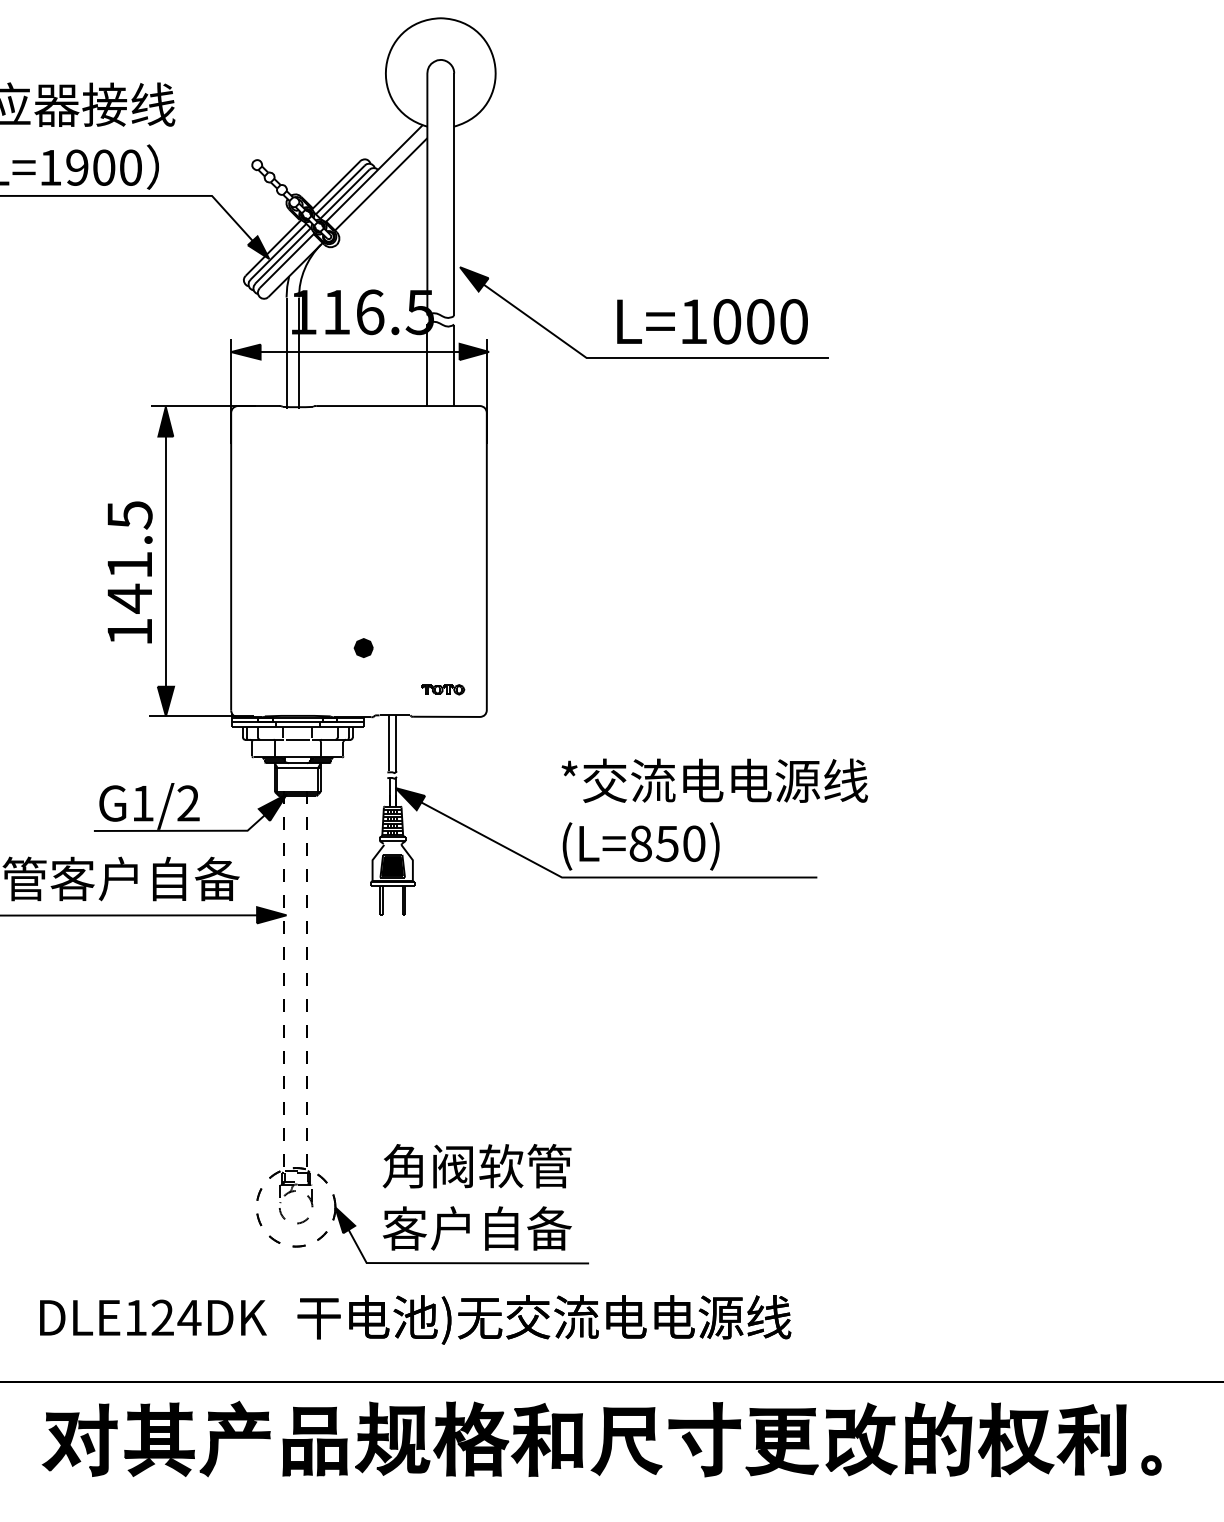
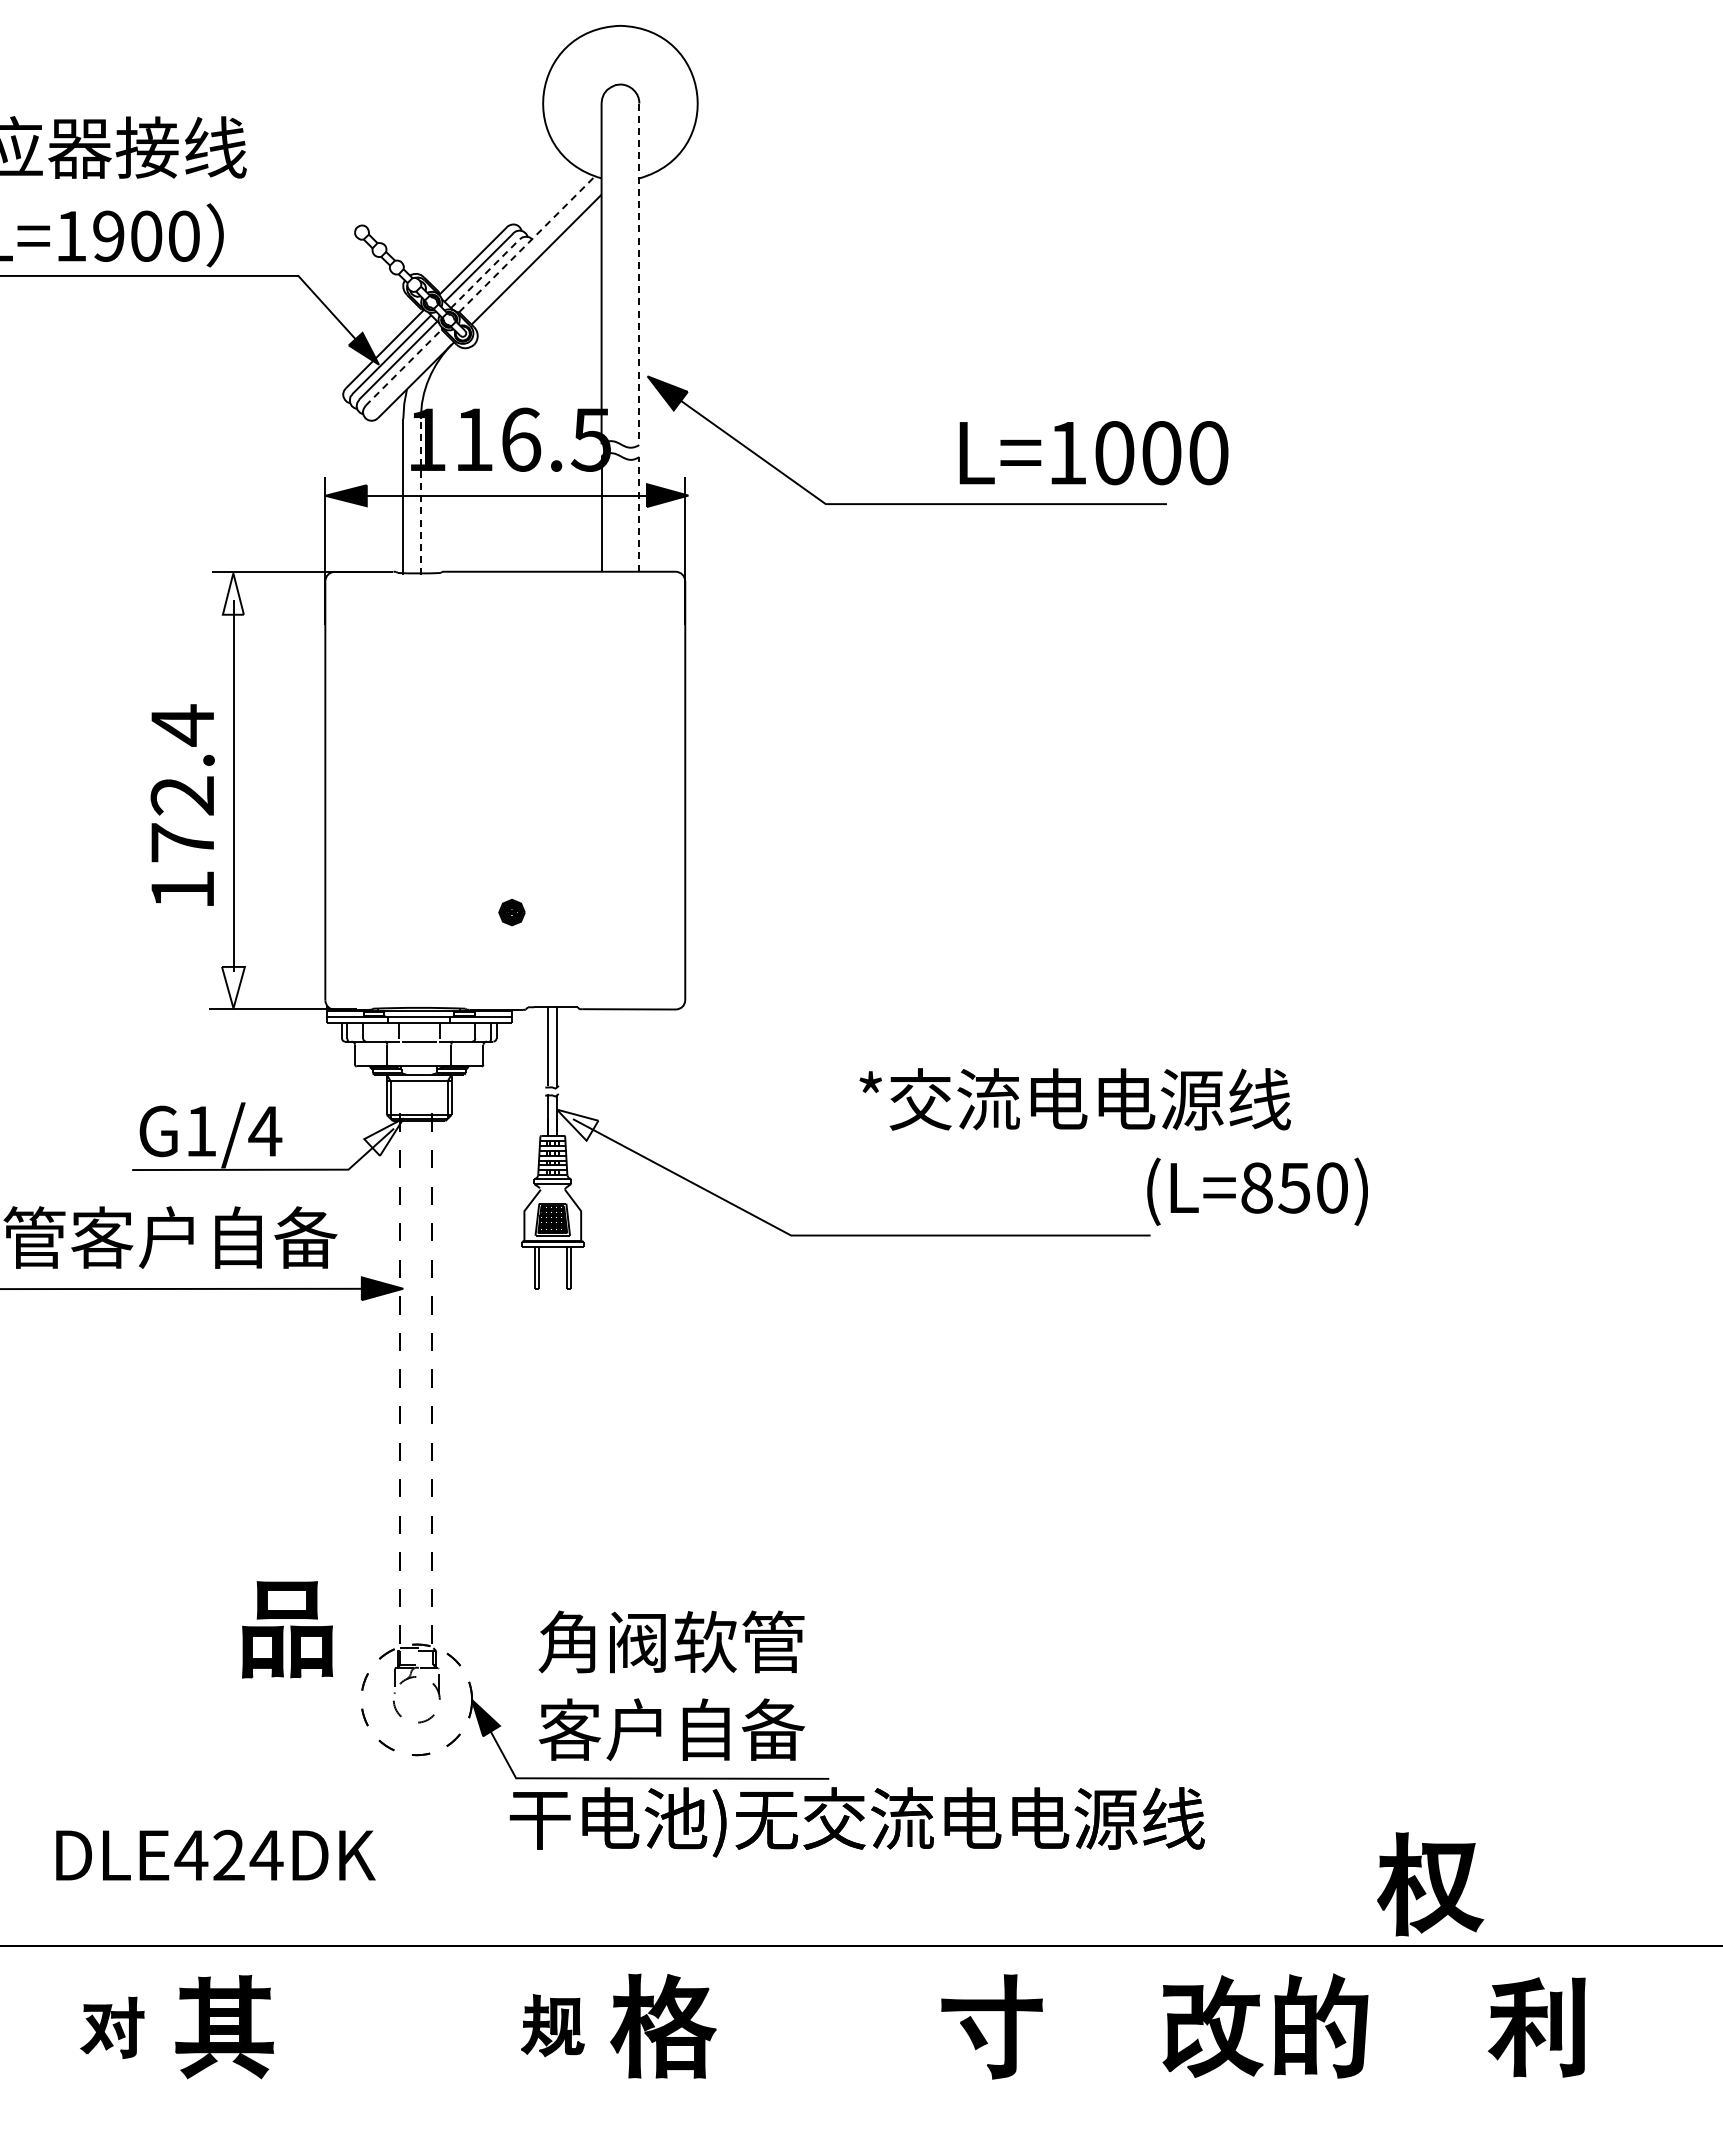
line: (374, 173) -> (526, 244), solid -> dashed
line: (344, 194) -> (485, 273), solid -> dashed
line: (454, 194) -> (639, 274), solid -> dashed
line: (286, 260) -> (403, 367), solid -> dashed
text: (712, 322) -> (1093, 453), moved
line: (299, 352) -> (421, 496), solid -> dashed
line: (454, 364) -> (639, 513), solid -> dashed
fill: (165, 421) -> (232, 593), removed
text: (129, 557) -> (182, 784), 141.5 -> 172.4
part: (442, 689) -> (623, 970), removed
fill: (165, 701) -> (233, 987), removed
text: (714, 780) -> (1074, 1099), moved
fill: (410, 798) -> (577, 1124), removed
text: (188, 802) -> (265, 1130), G1/2 -> G1/4
fill: (272, 807) -> (383, 1136), removed
text: (641, 846) -> (1257, 1191), moved
text: (136, 1317) -> (191, 1855), DLE124DK -> DLE424DK
text: (543, 1320) -> (856, 1822), moved
part: (234, 1438) -> (330, 2025), removed
part: (392, 1438) -> (552, 2025), size x0.6
part: (79, 1440) -> (112, 2027), size x0.6
part: (546, 1440) -> (769, 2027), removed
part: (1016, 1440) -> (1430, 1884), moved
part: (315, 1441) -> (287, 1629), moved
part: (626, 1441) -> (882, 2029), removed
part: (781, 1442) -> (1100, 2030), removed
part: (1151, 1465) -> (1620, 2063), removed

